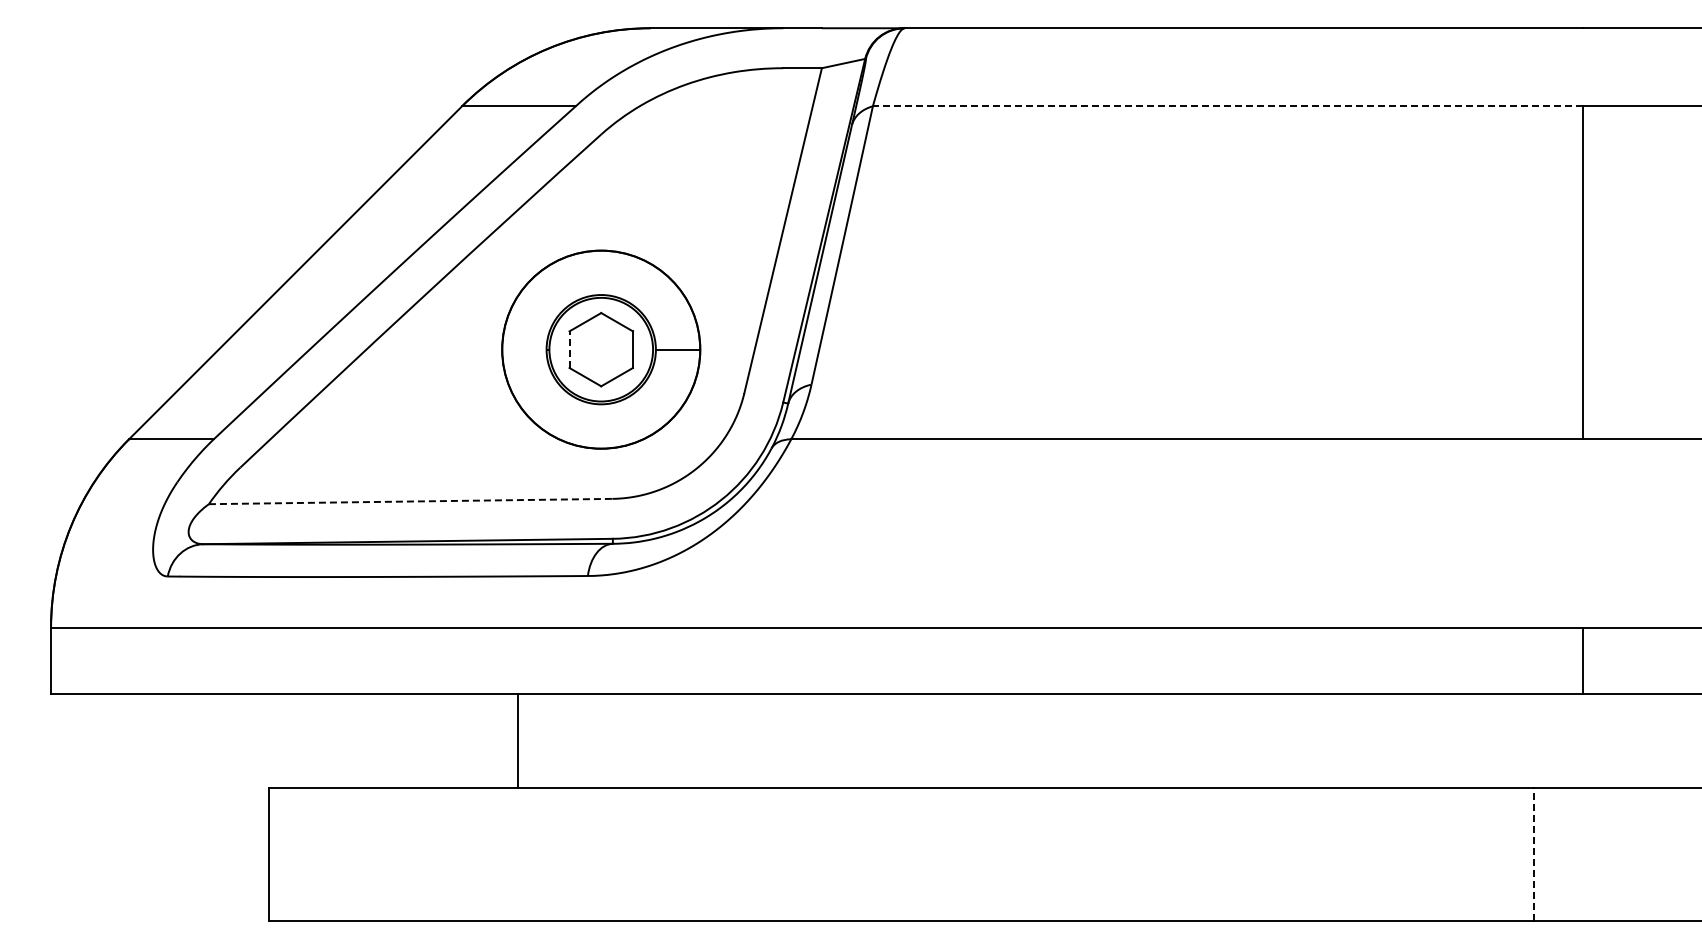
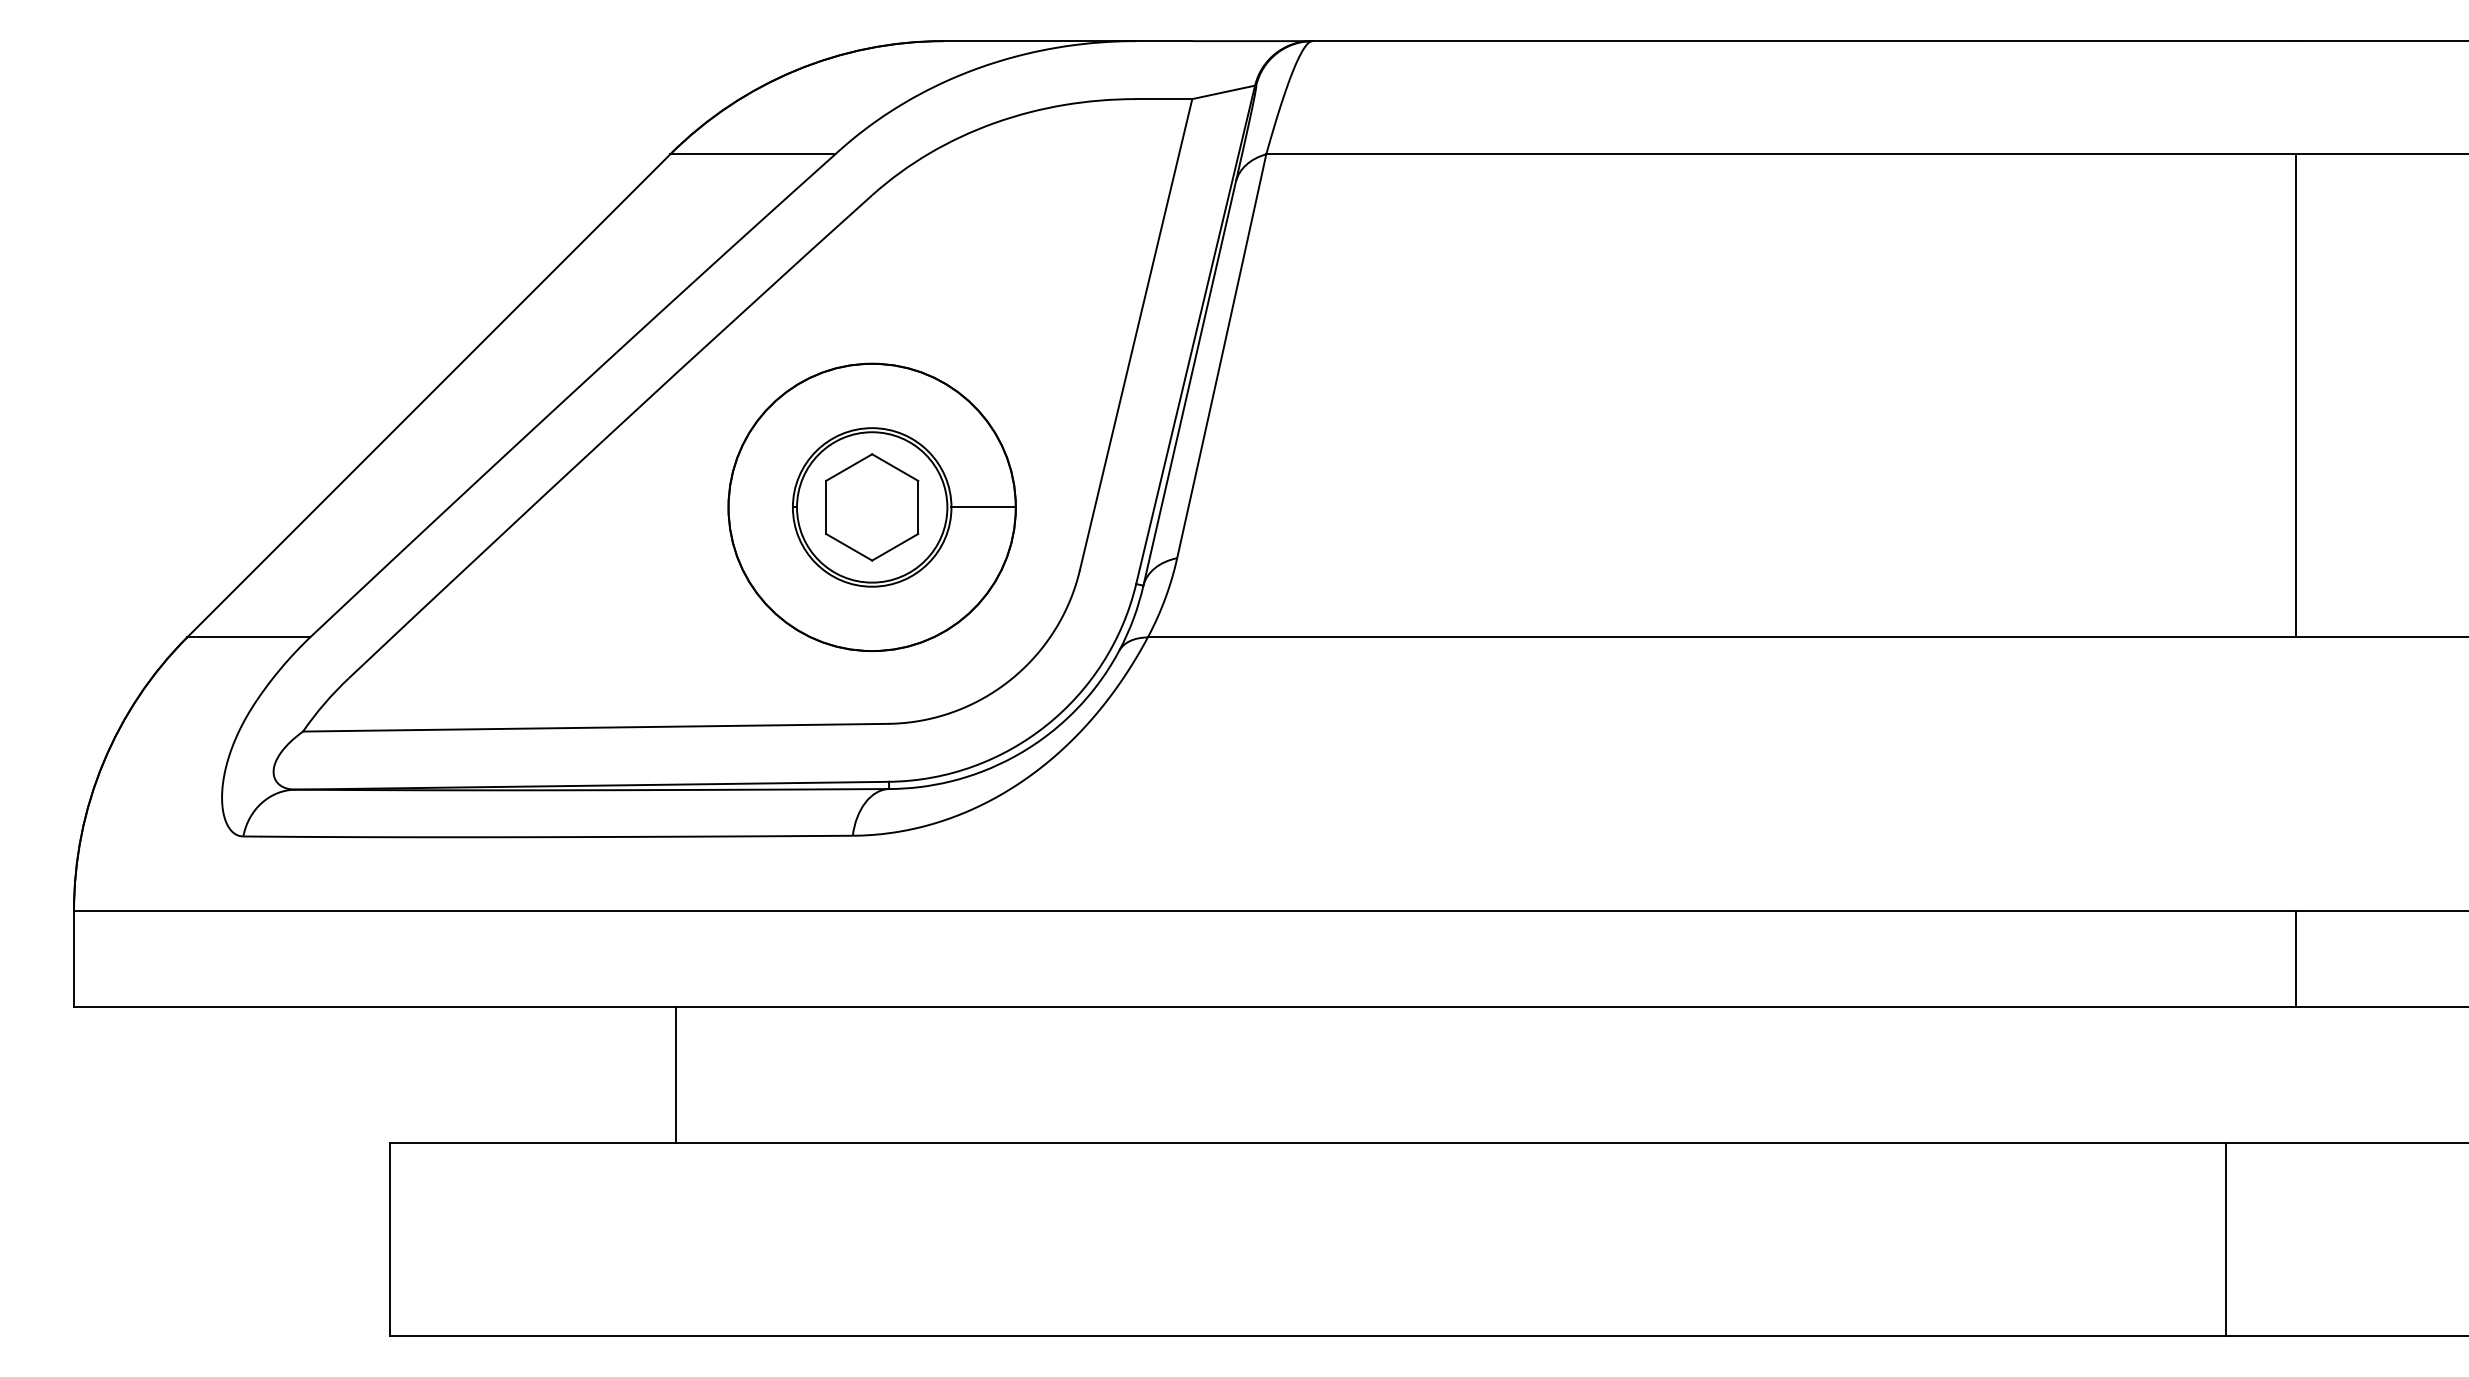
line: (1227, 106) -> (1780, 154), dashed -> solid
line: (569, 349) -> (826, 507), dashed -> solid
line: (410, 501) -> (595, 727), dashed -> solid
line: (517, 740) -> (675, 1074), moved
line: (1534, 854) -> (2226, 1239), dashed -> solid

